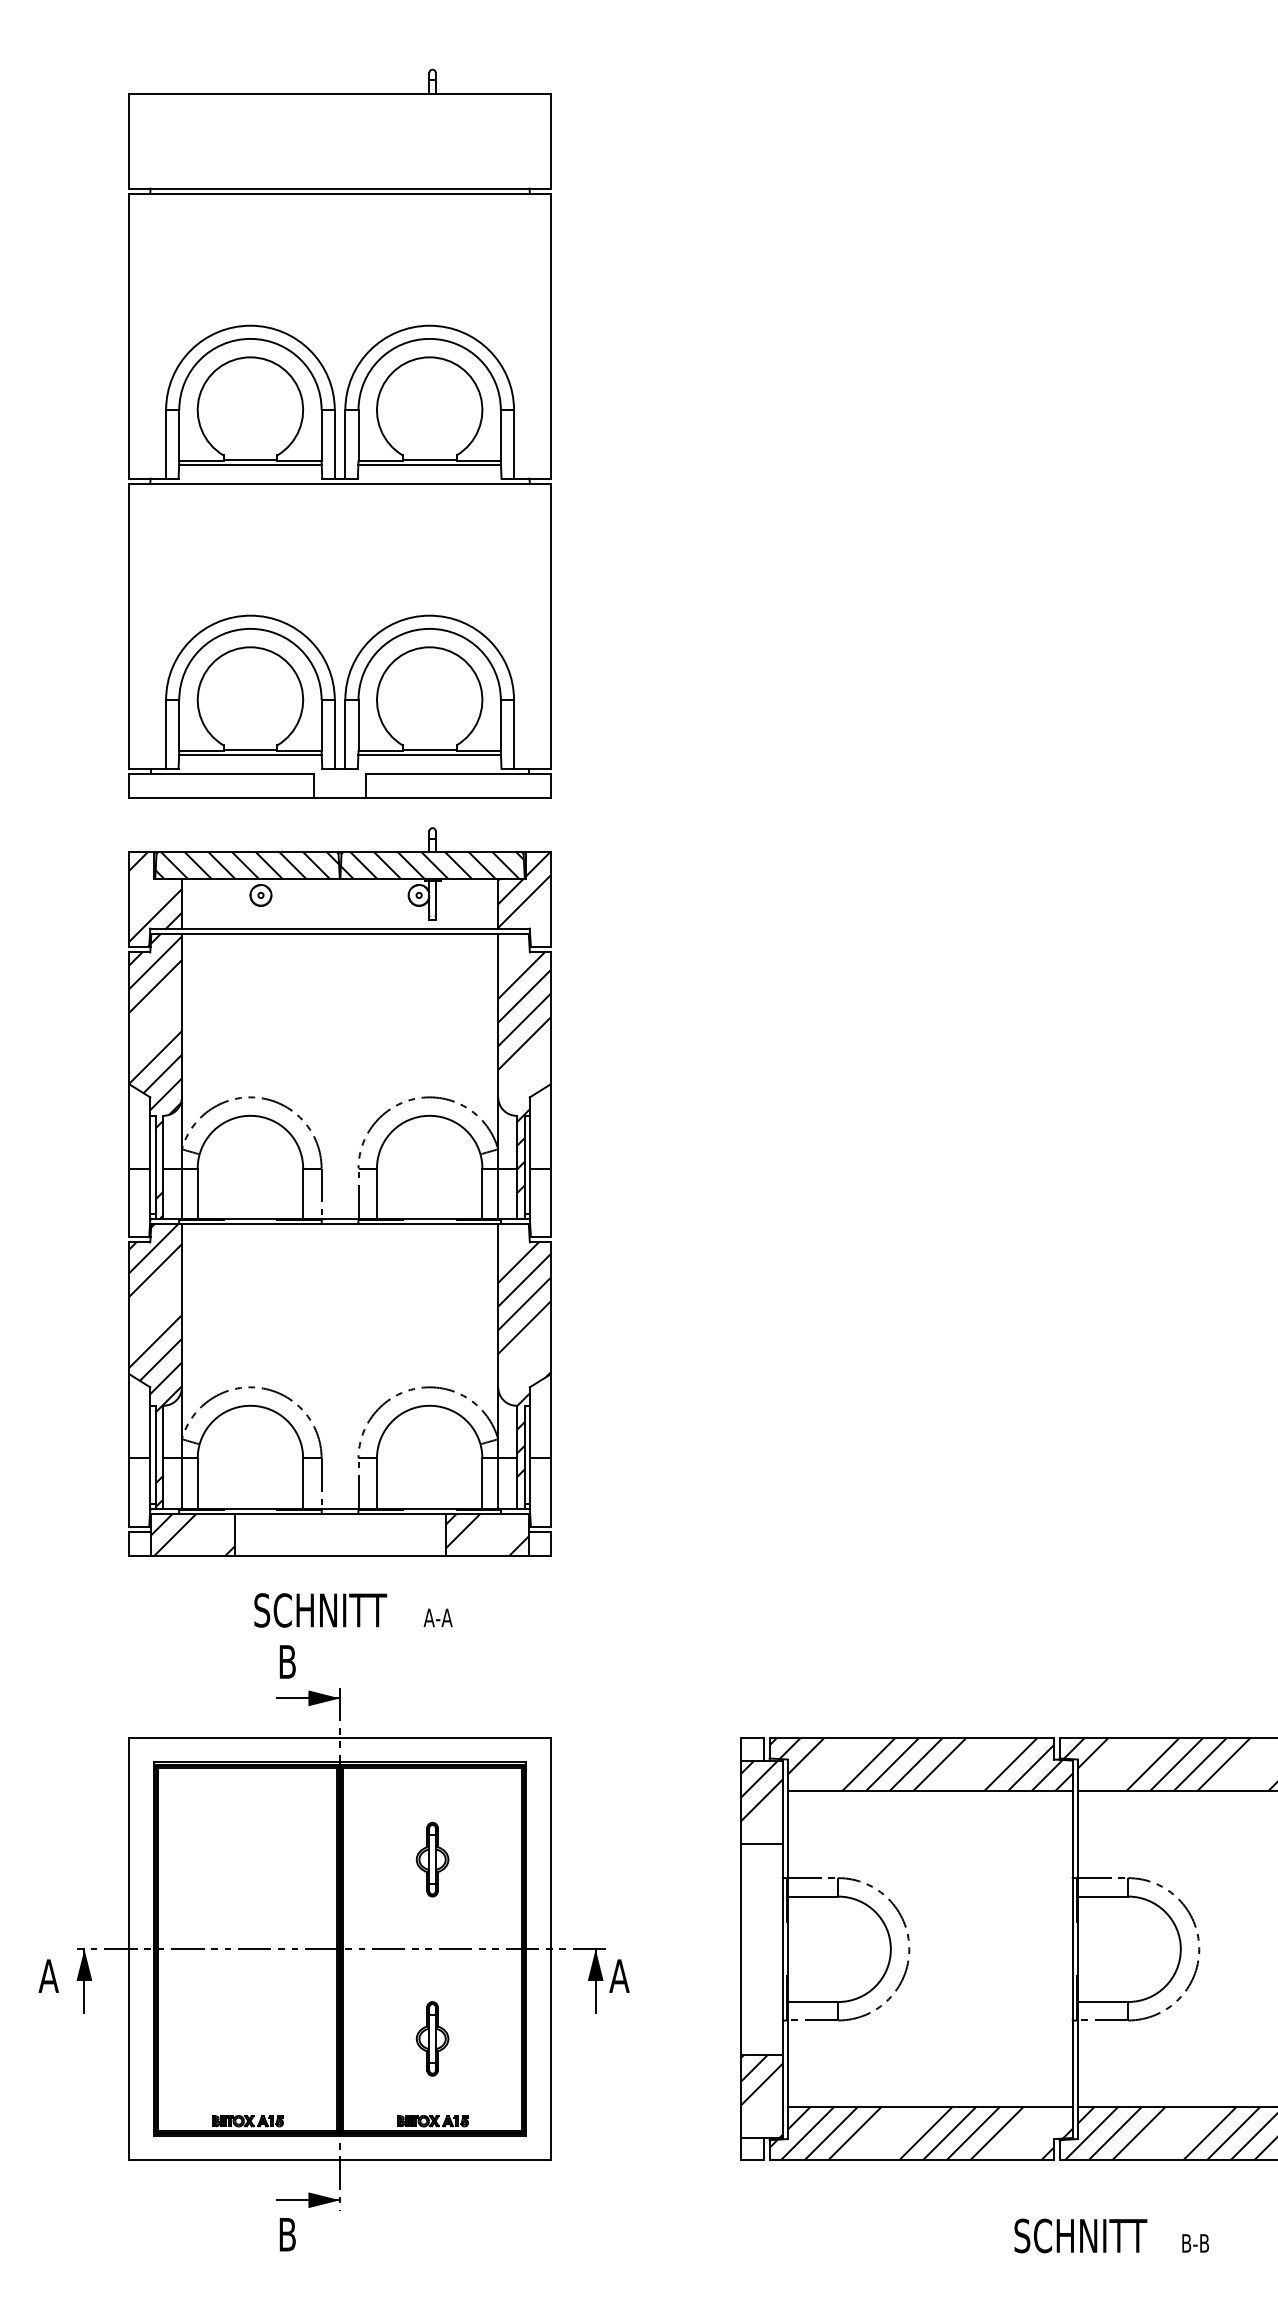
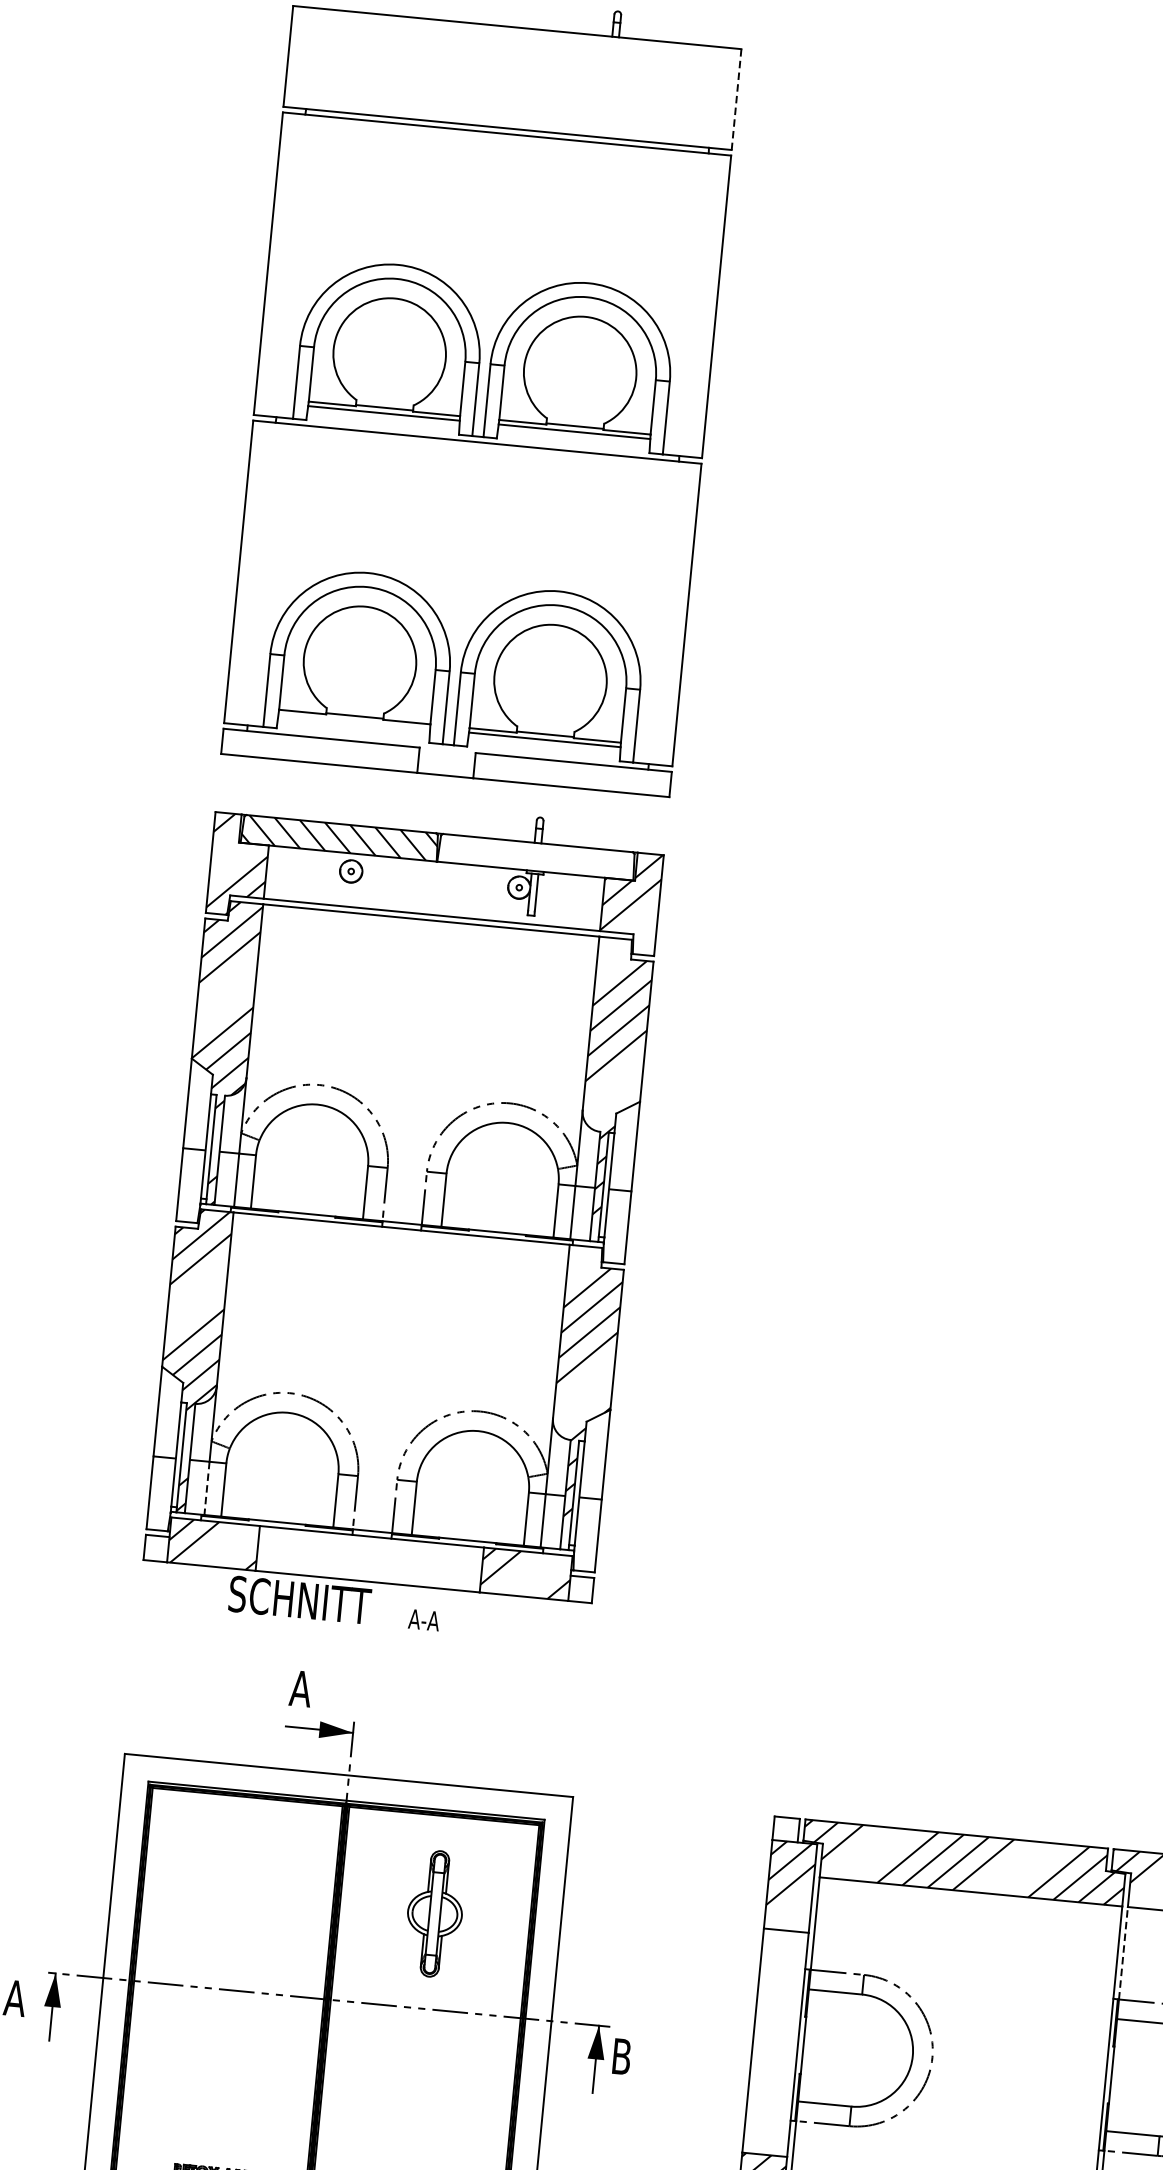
line: (550, 141) -> (736, 99), solid -> dashed
line: (250, 755) -> (354, 721), removed
hatch: (431, 865) -> (535, 857), removed
line: (181, 1484) -> (206, 1489), solid -> dashed
text: (353, 1610) -> (334, 1603), moved
text: (287, 1661) -> (301, 1688), B -> A
line: (1078, 1834) -> (1123, 1953), solid -> dashed
part: (432, 1859) -> (434, 1913), size x1.6
text: (619, 1975) -> (621, 2056), A -> B
part: (432, 2038) -> (416, 2103), removed

